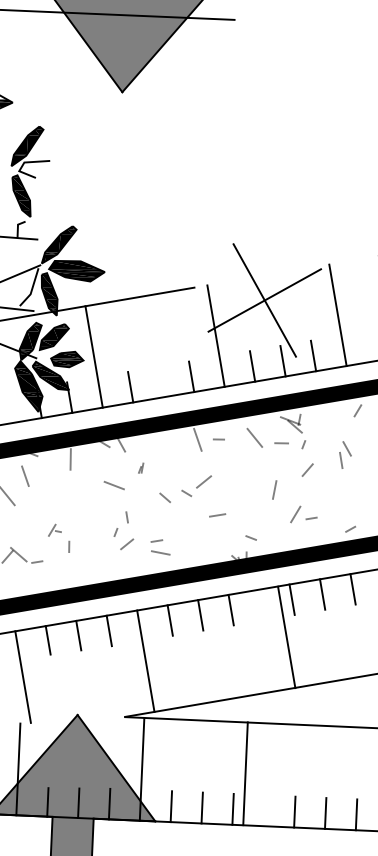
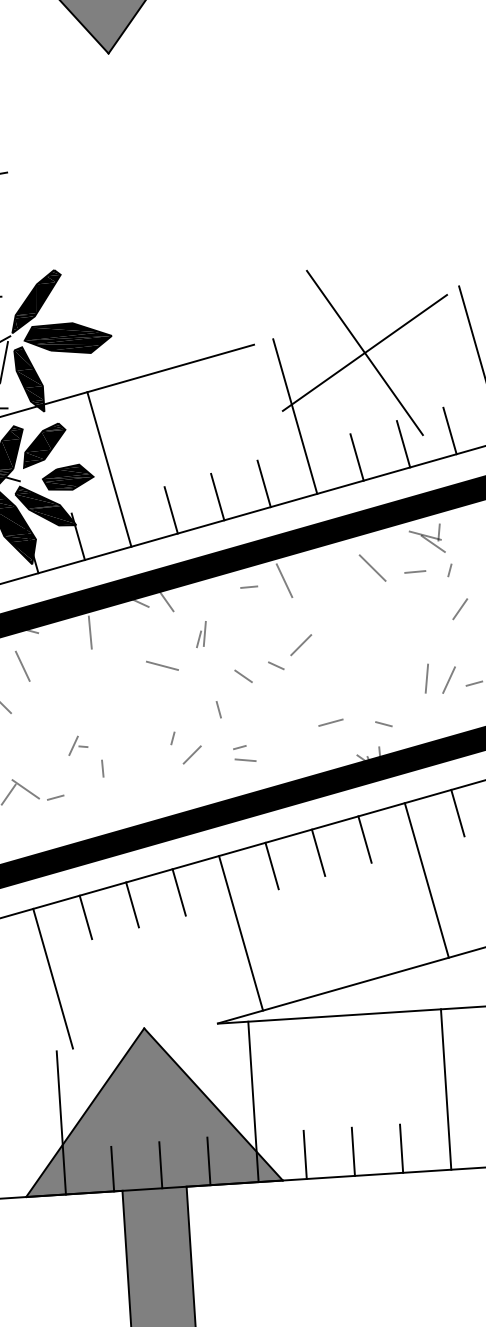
line: (160, 381) -> (216, 496), added
line: (218, 439) -> (248, 587), moved
part: (140, 467) -> (200, 633), size x1.67
line: (274, 489) -> (426, 677), moved
line: (217, 515) -> (330, 722), moved
line: (126, 517) -> (217, 710), moved
part: (160, 547) -> (244, 754), size x0.71
line: (286, 637) -> (426, 880), moved
line: (245, 773) -> (446, 1089), moved

